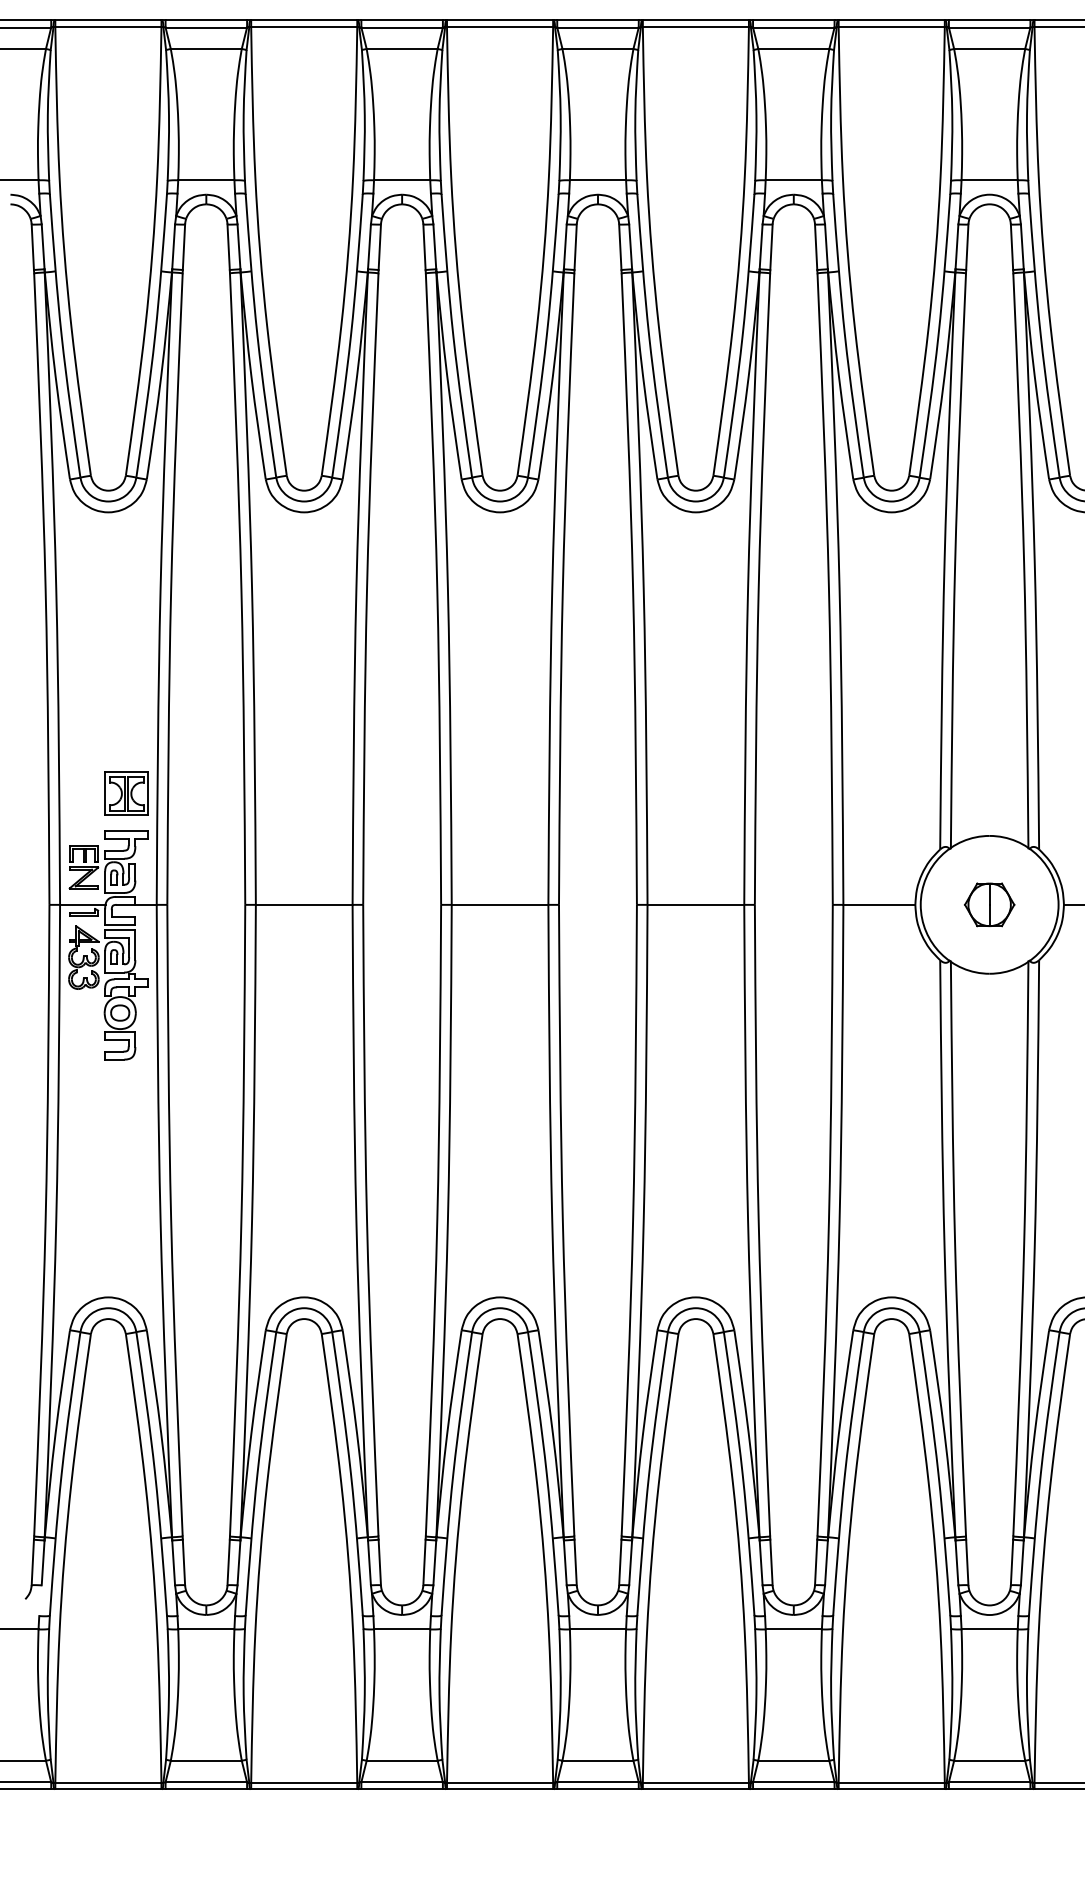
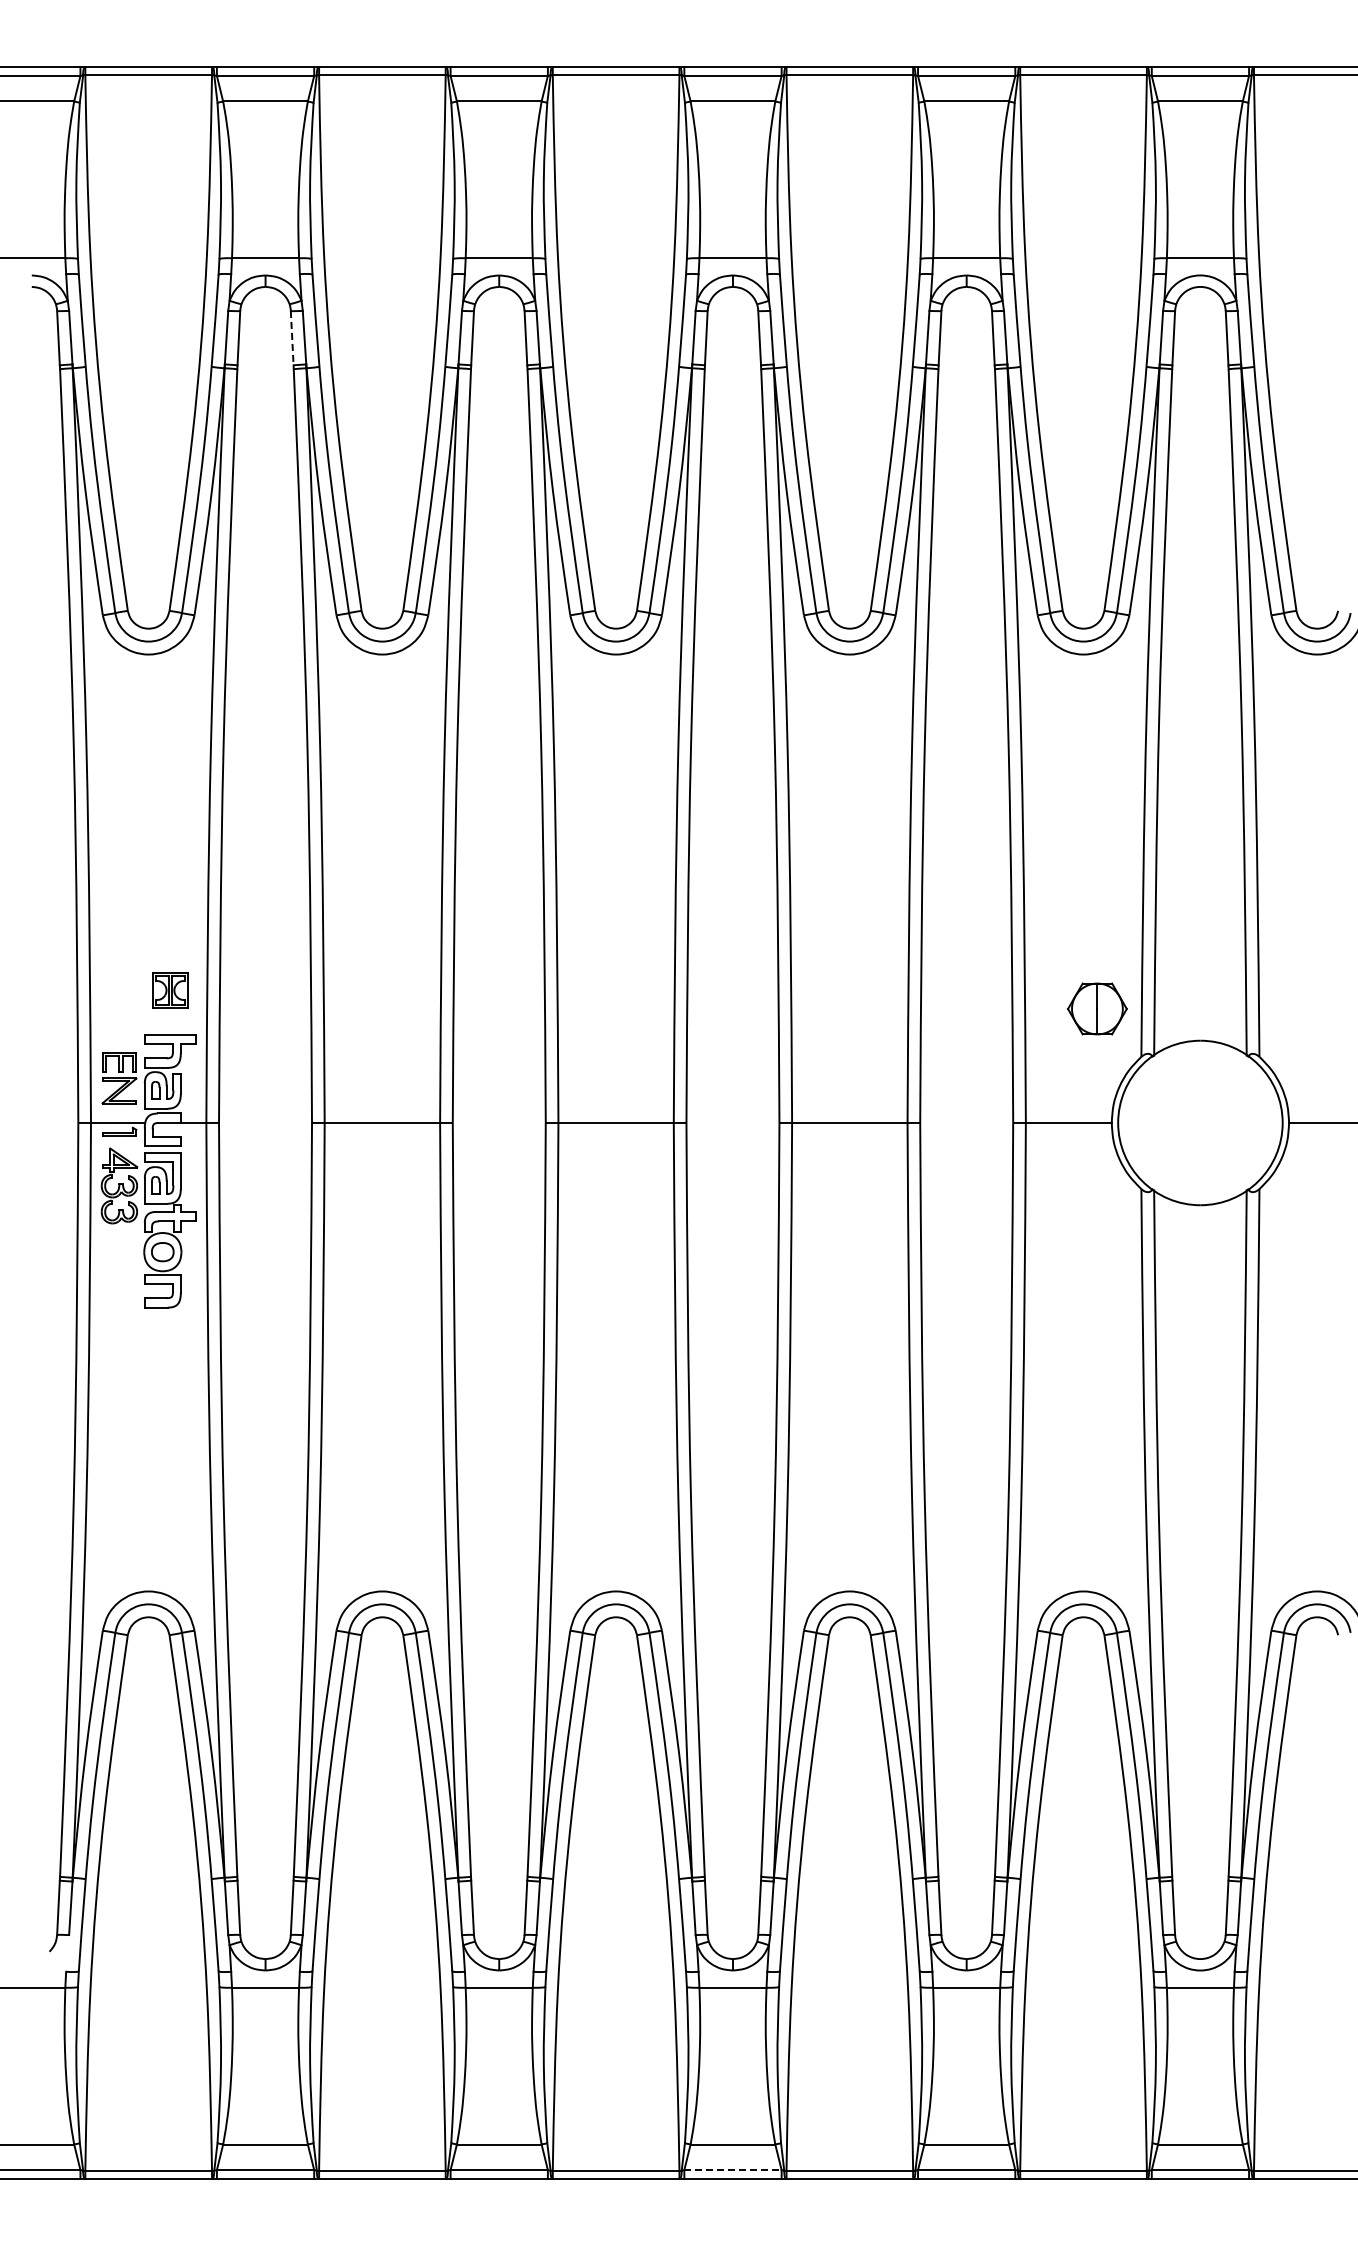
line: (228, 247) -> (292, 338), solid -> dashed
part: (126, 793) -> (170, 990), size x0.7
part: (989, 904) -> (1097, 1008), moved
line: (598, 1782) -> (733, 2170), solid -> dashed

